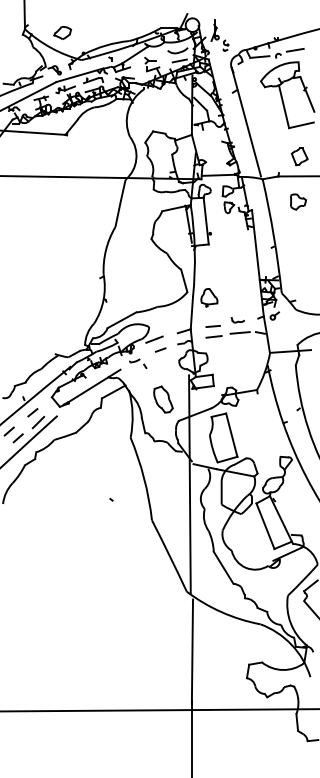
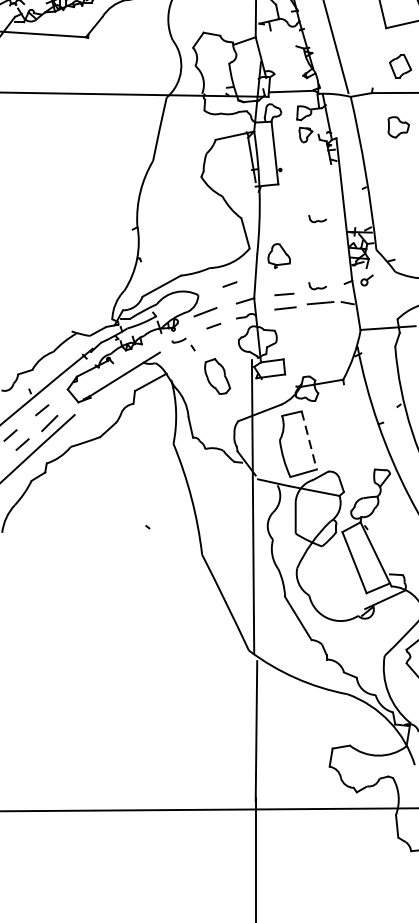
part: (237, 270) -> (316, 219), added
line: (172, 318) -> (229, 283), added
part: (163, 399) -> (217, 376), moved
line: (231, 435) -> (308, 440), solid -> dashed

